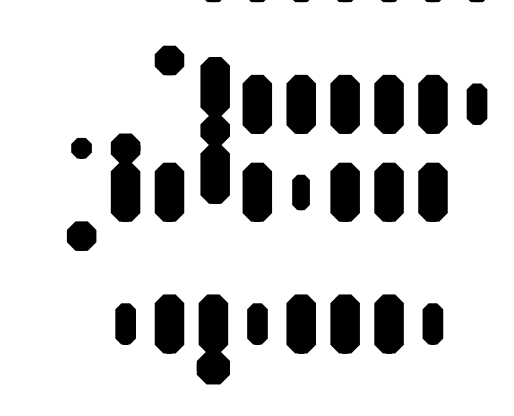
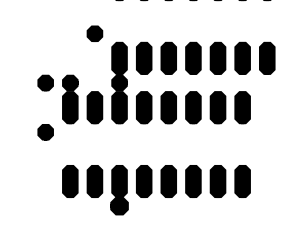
part: (477, 102) -> (267, 57), size x1.43
part: (215, 129) -> (119, 82), moved
part: (81, 147) -> (45, 82), size x1.43
part: (300, 191) -> (168, 107), size x1.67
part: (125, 323) -> (70, 181), size x1.43
part: (257, 323) -> (144, 181), size x1.43
part: (432, 323) -> (242, 181), size x1.43

